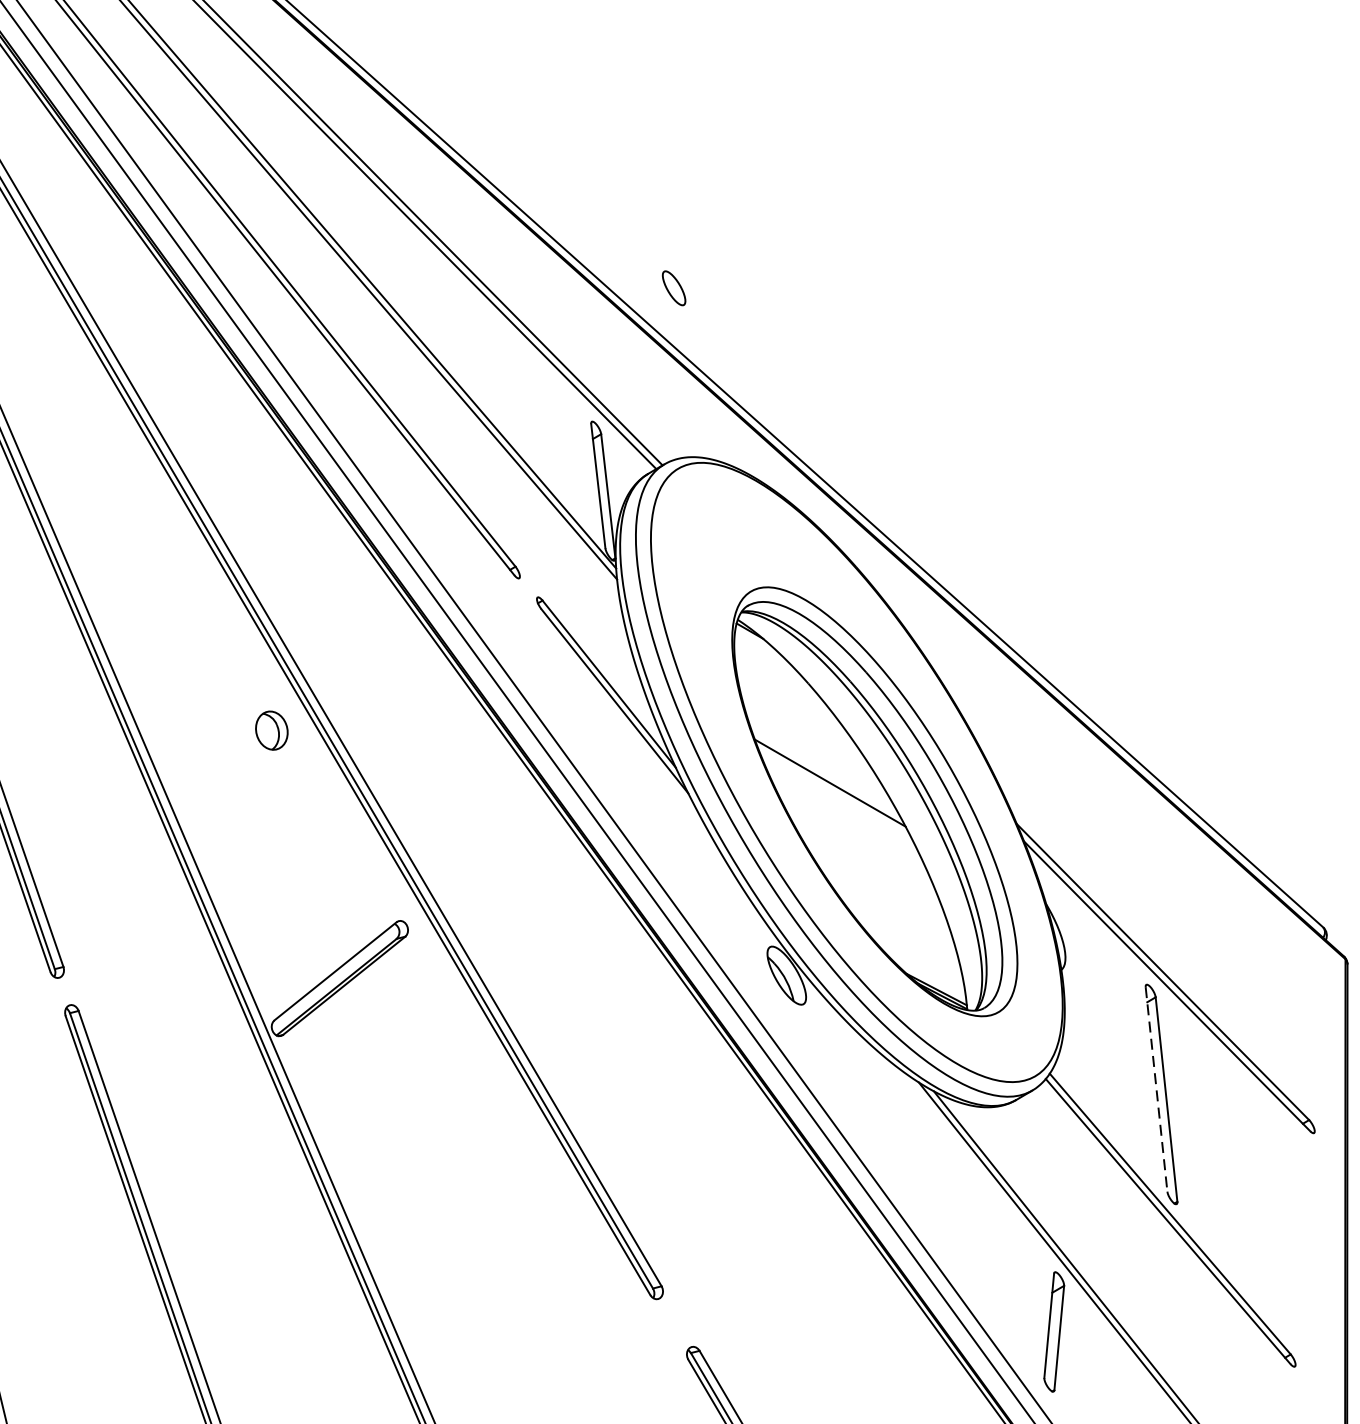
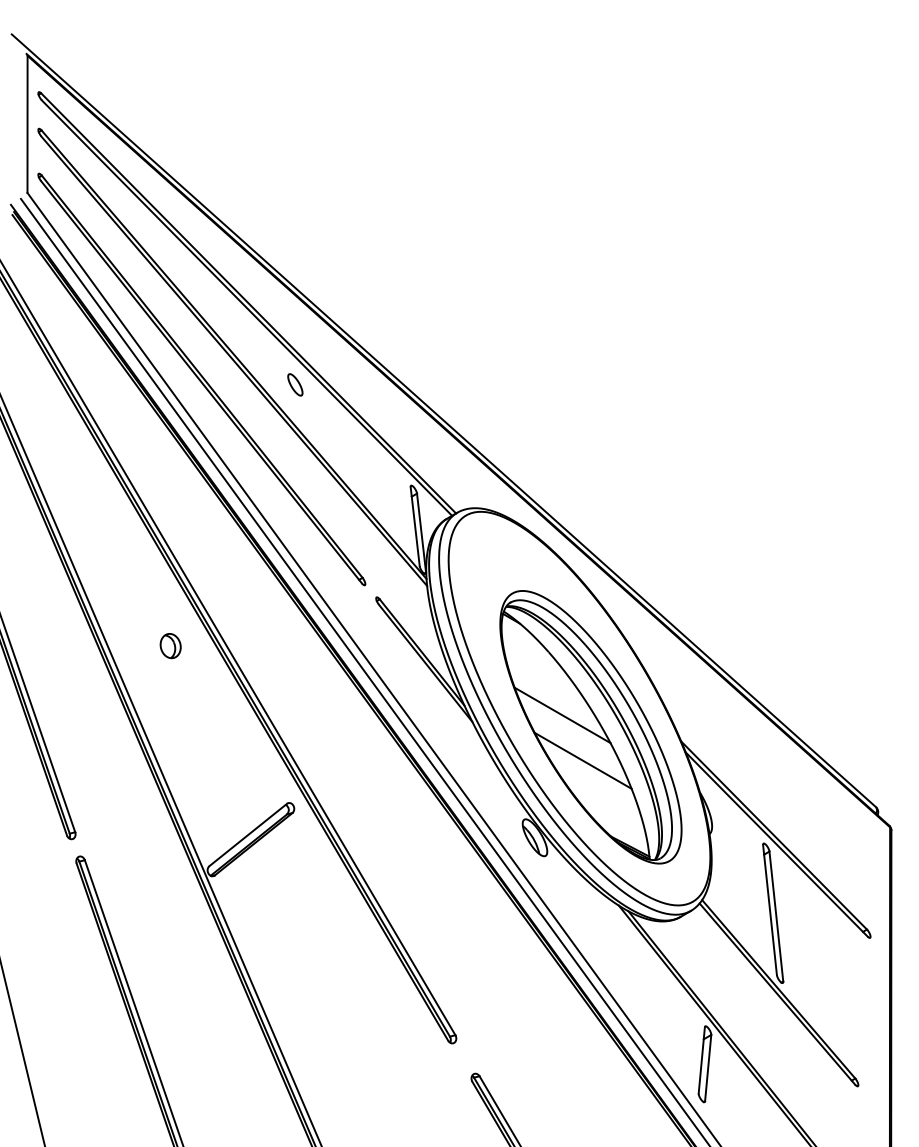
part: (674, 287) -> (295, 384), moved
part: (271, 731) -> (170, 646), moved
line: (861, 854) -> (582, 760), added
line: (1157, 1090) -> (770, 910), dashed -> solid

